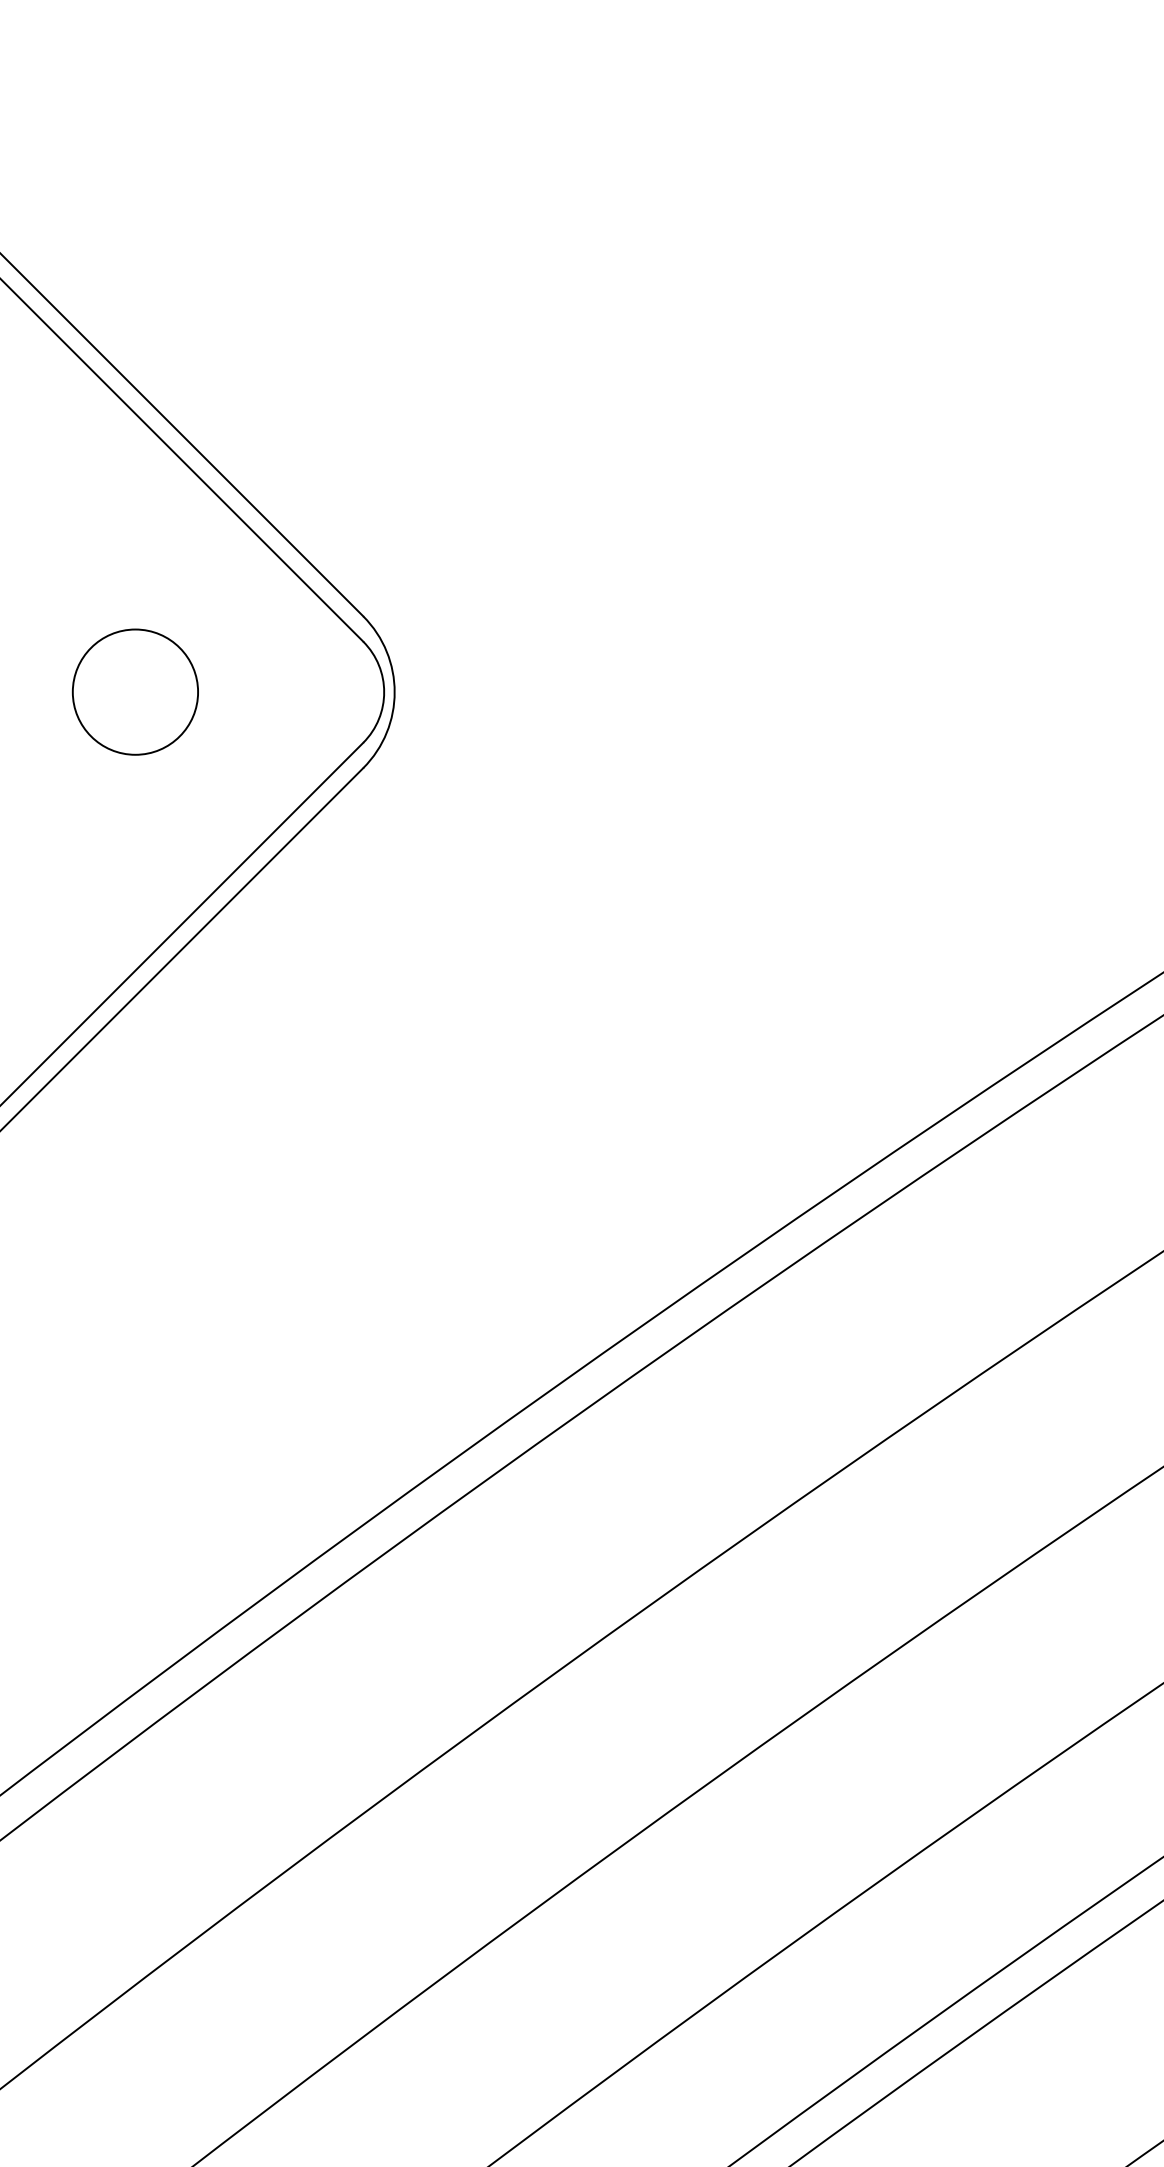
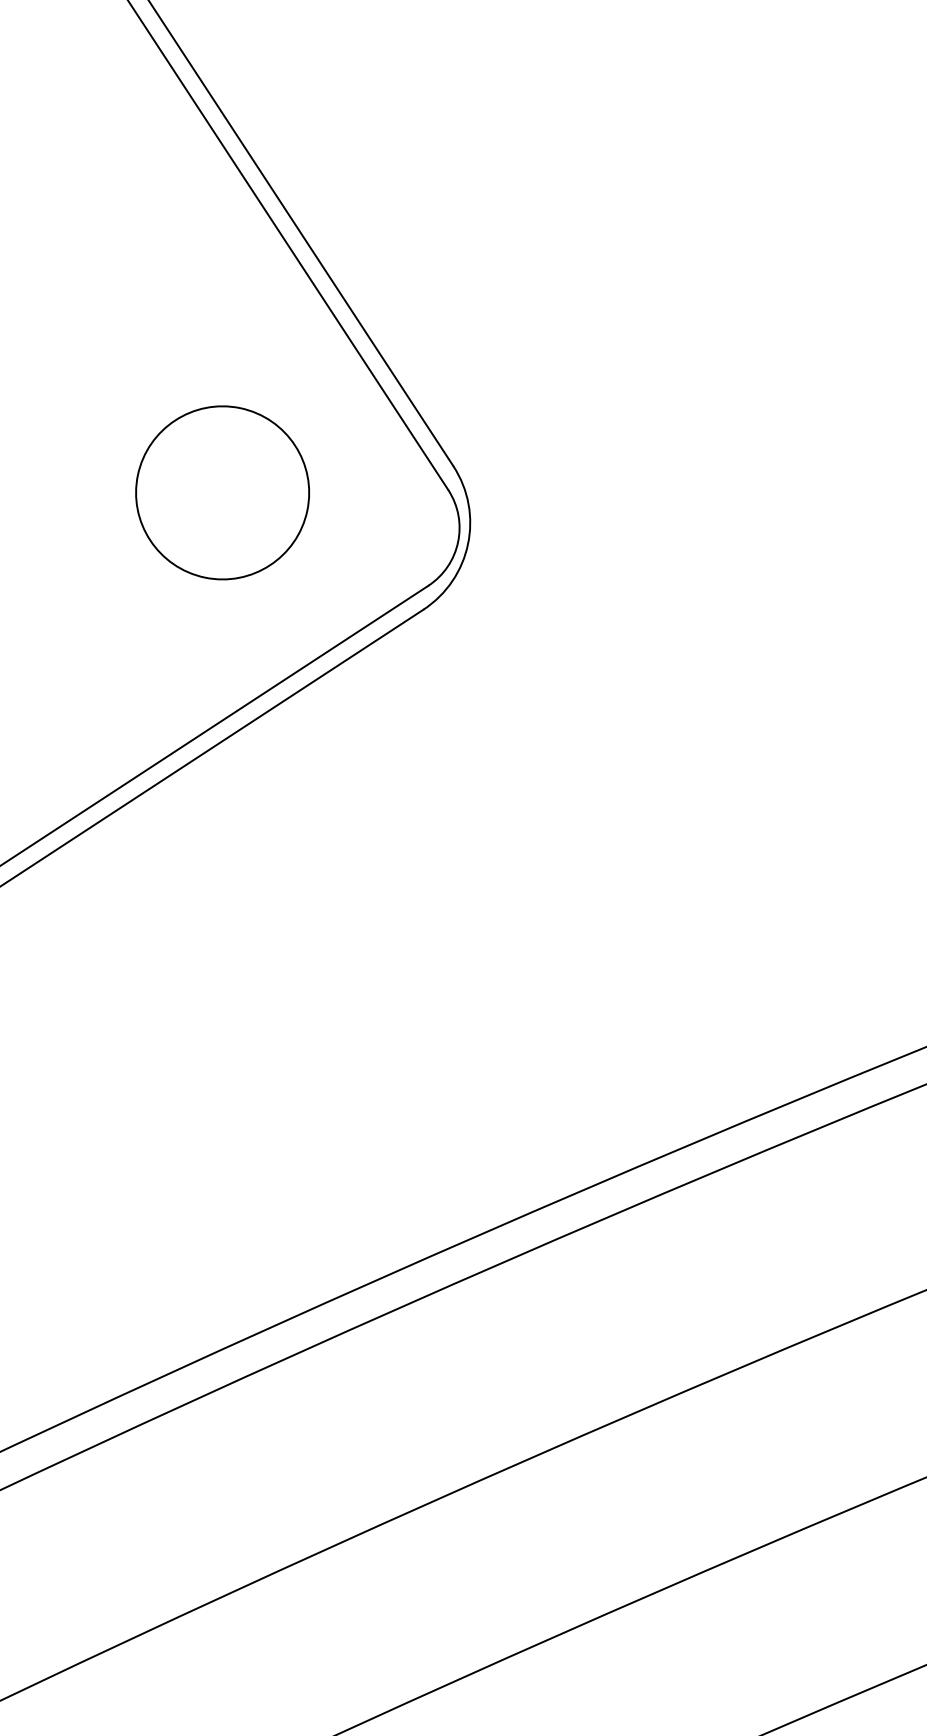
circle: (135, 691) -> (222, 492), size x1.43

